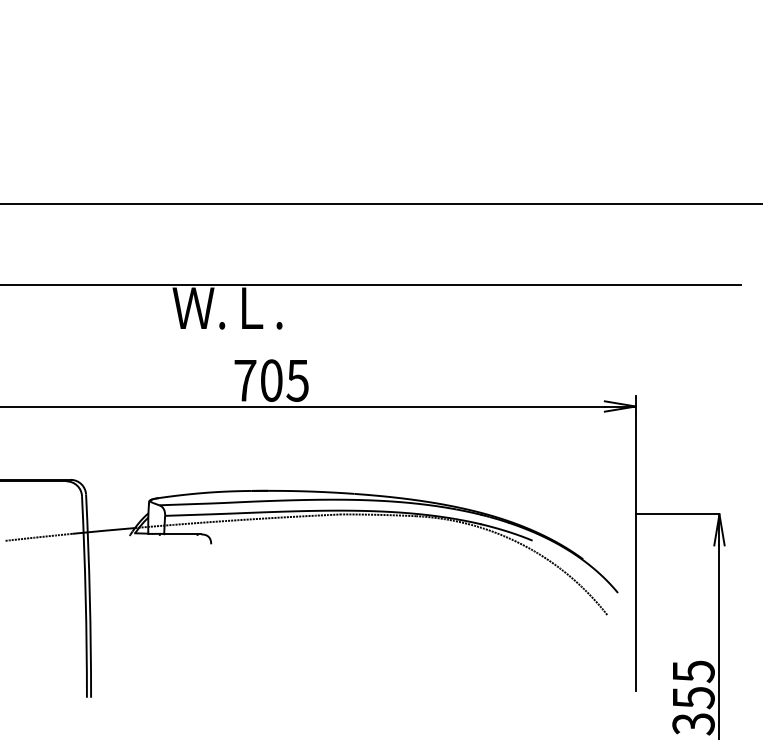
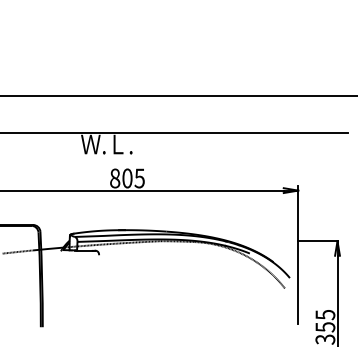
text: (246, 380) -> (115, 178), 705 -> 805

